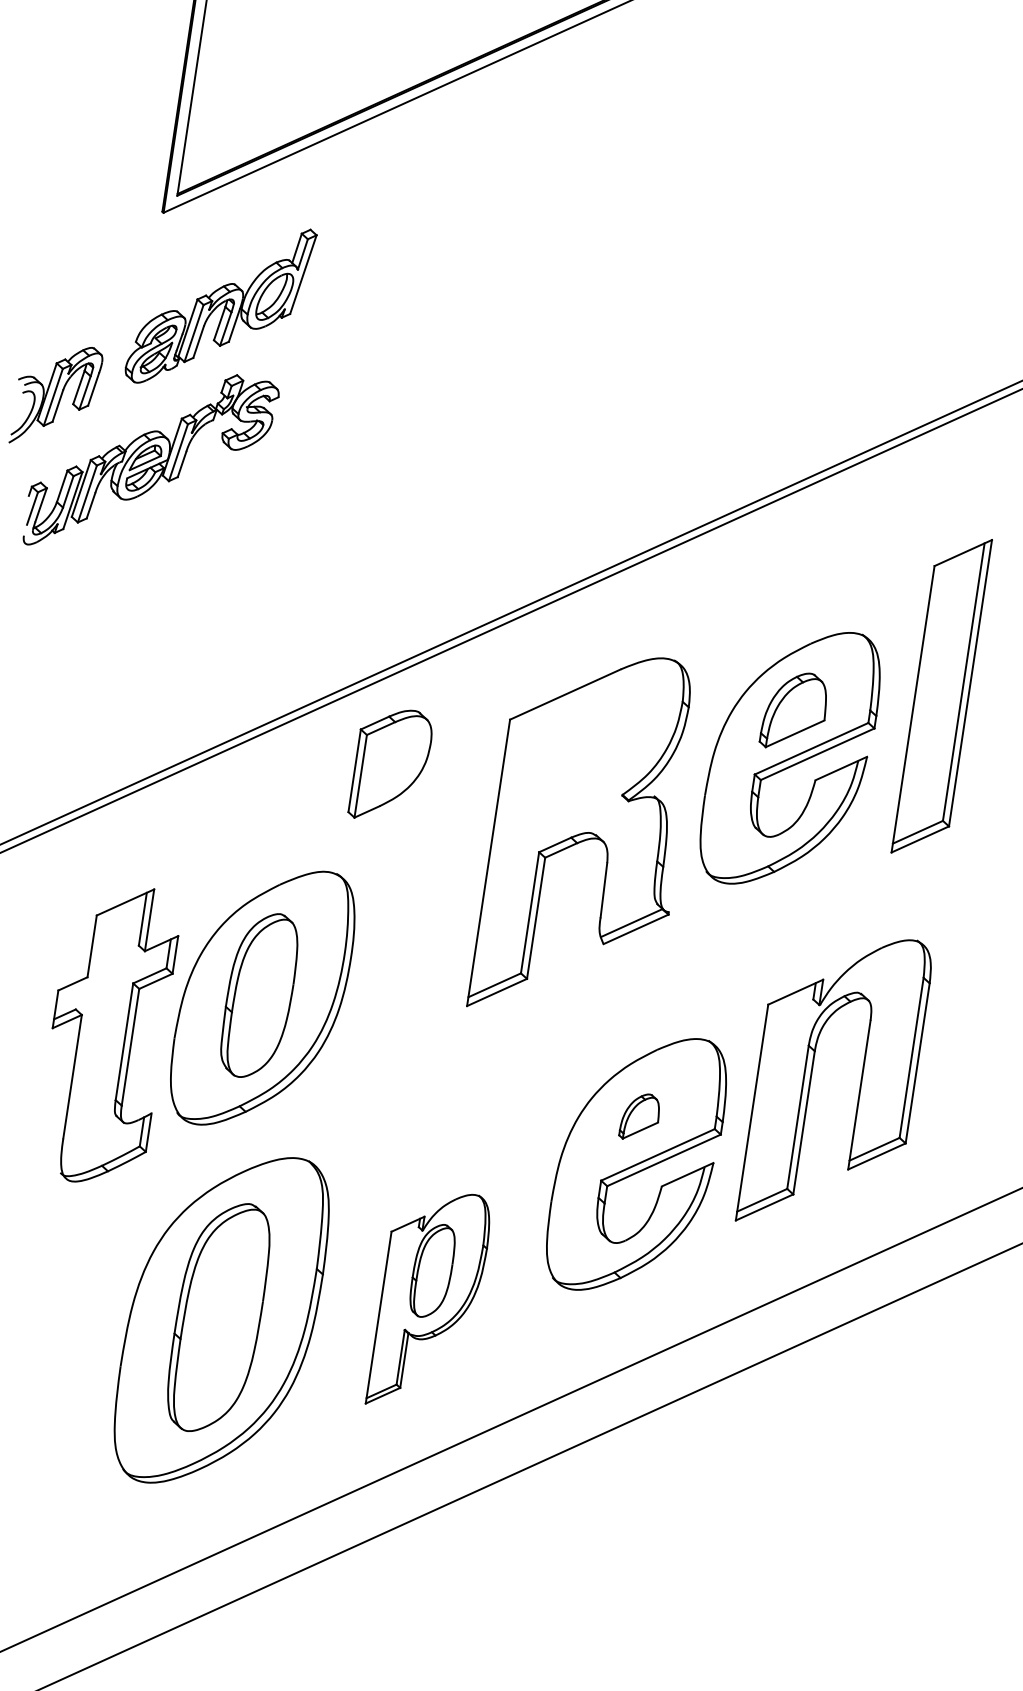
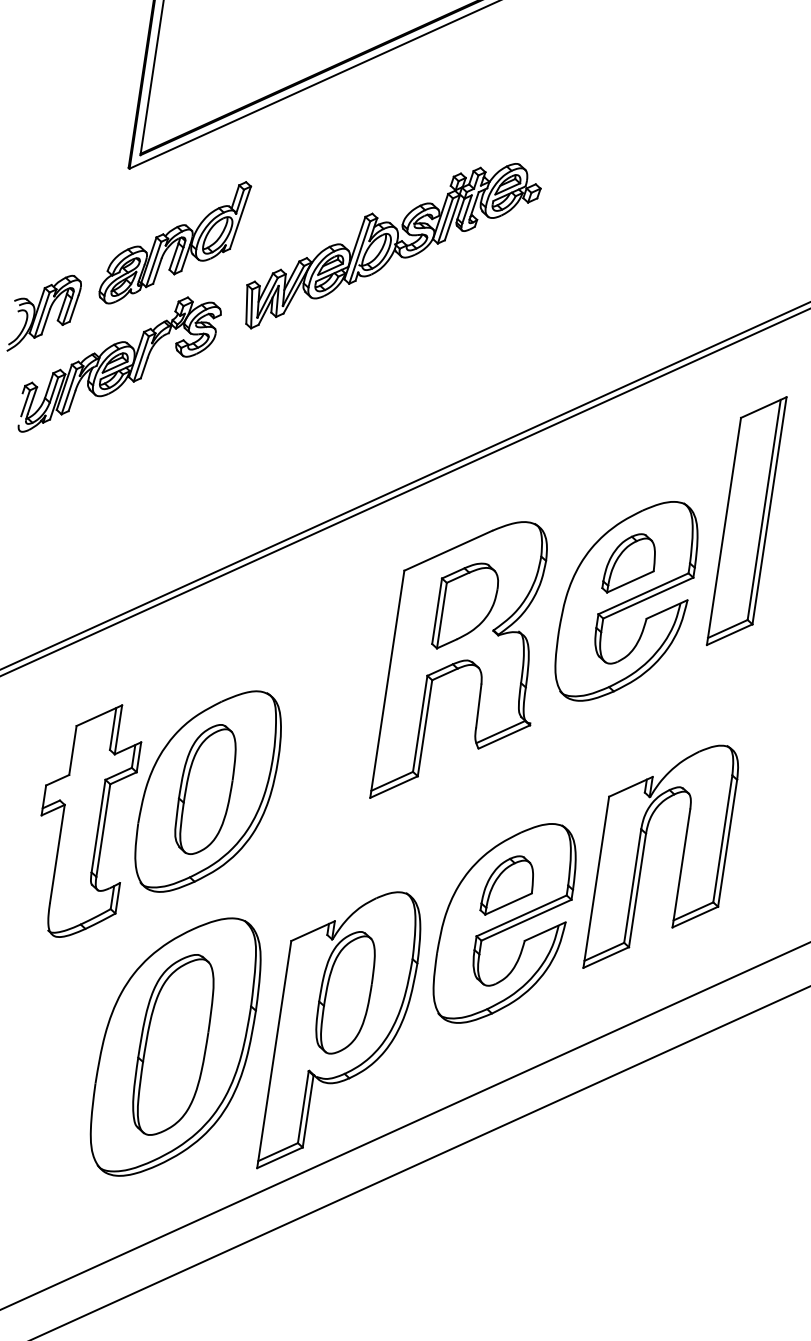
part: (496, 310) -> (393, 246), added
part: (941, 696) -> (746, 521), moved
part: (389, 763) -> (464, 605), moved
part: (638, 1116) -> (506, 885), size x1.67
part: (427, 1299) -> (338, 1030), size x1.67

